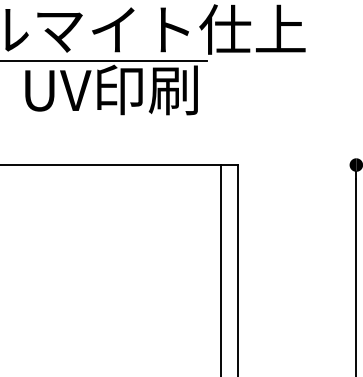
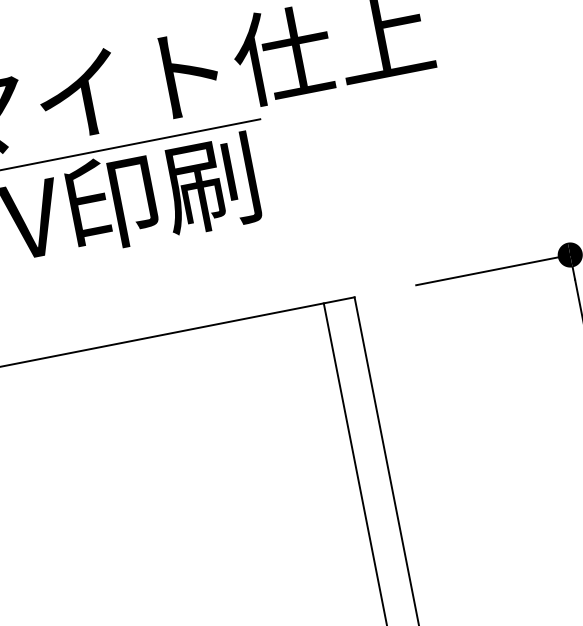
line: (313, 165) -> (492, 271), added

